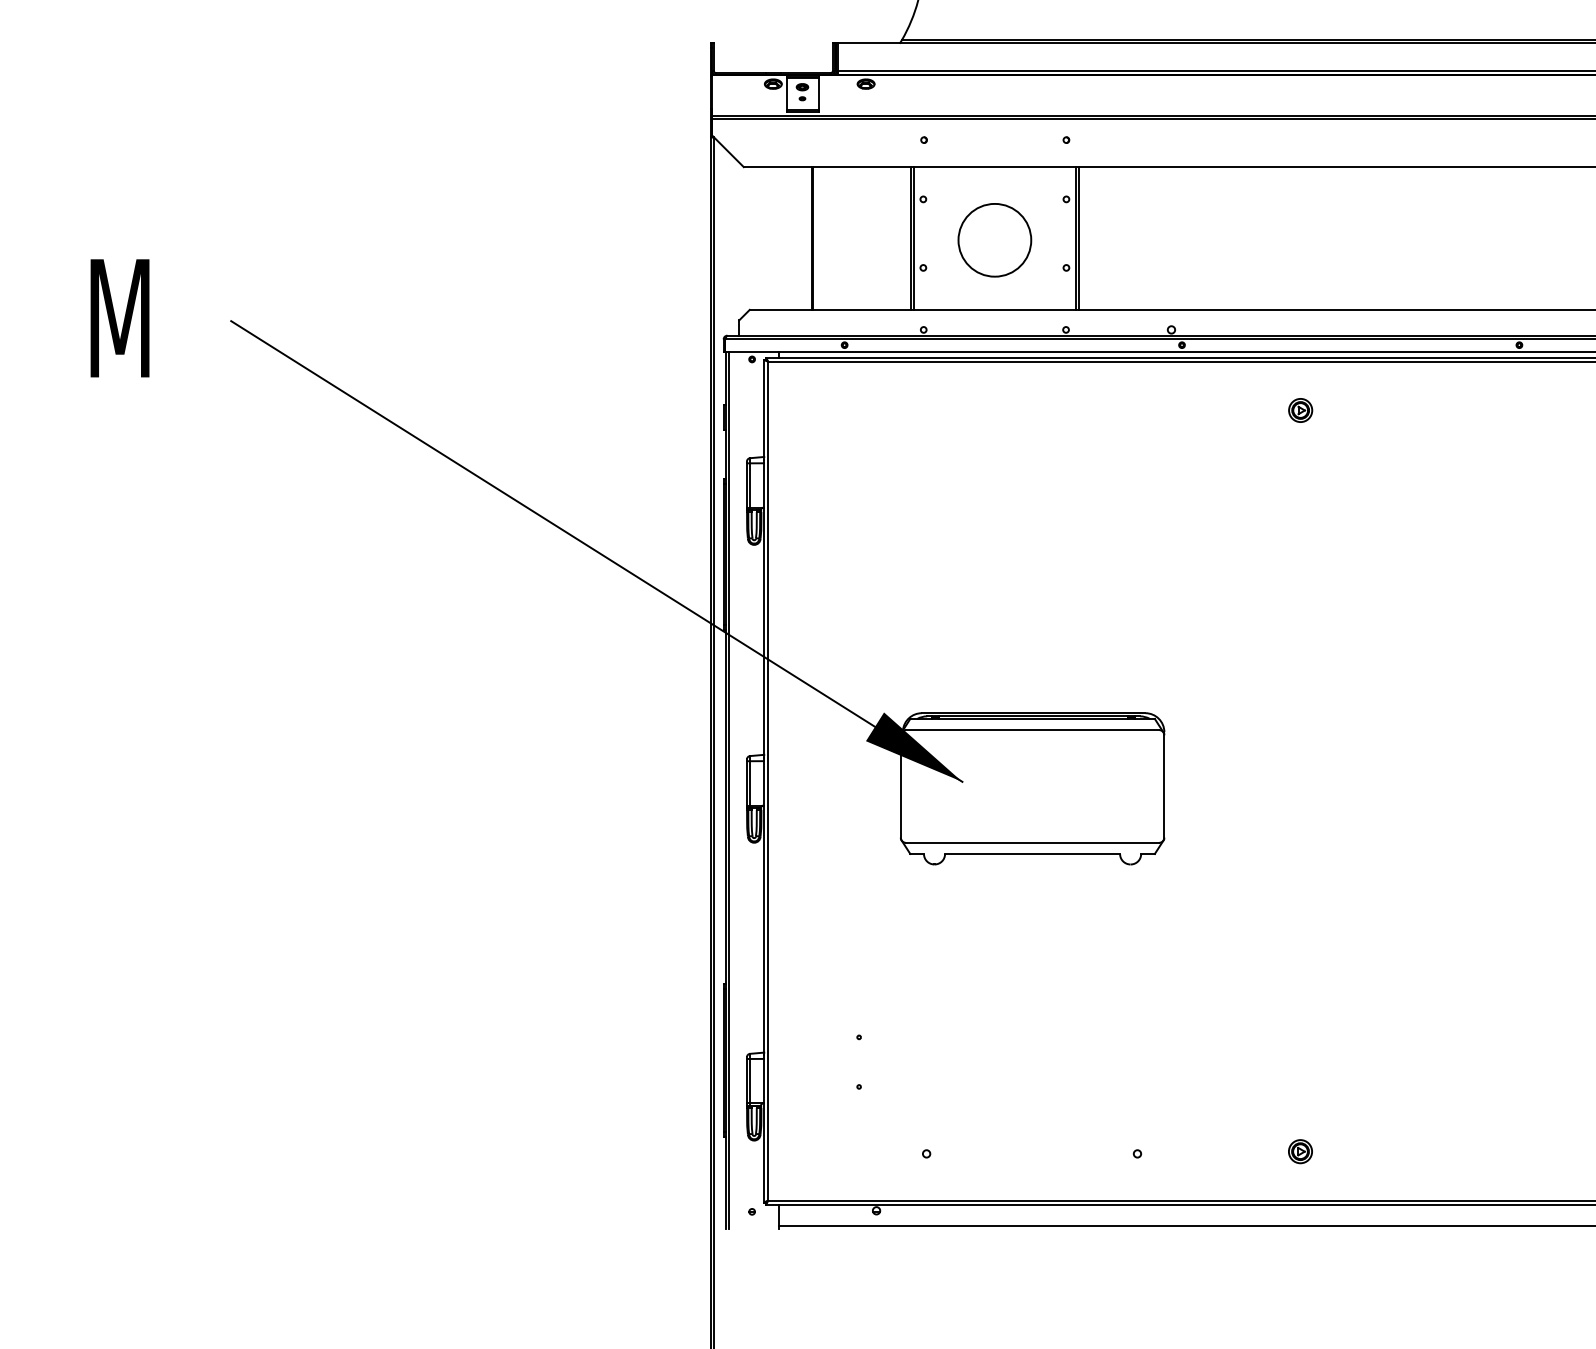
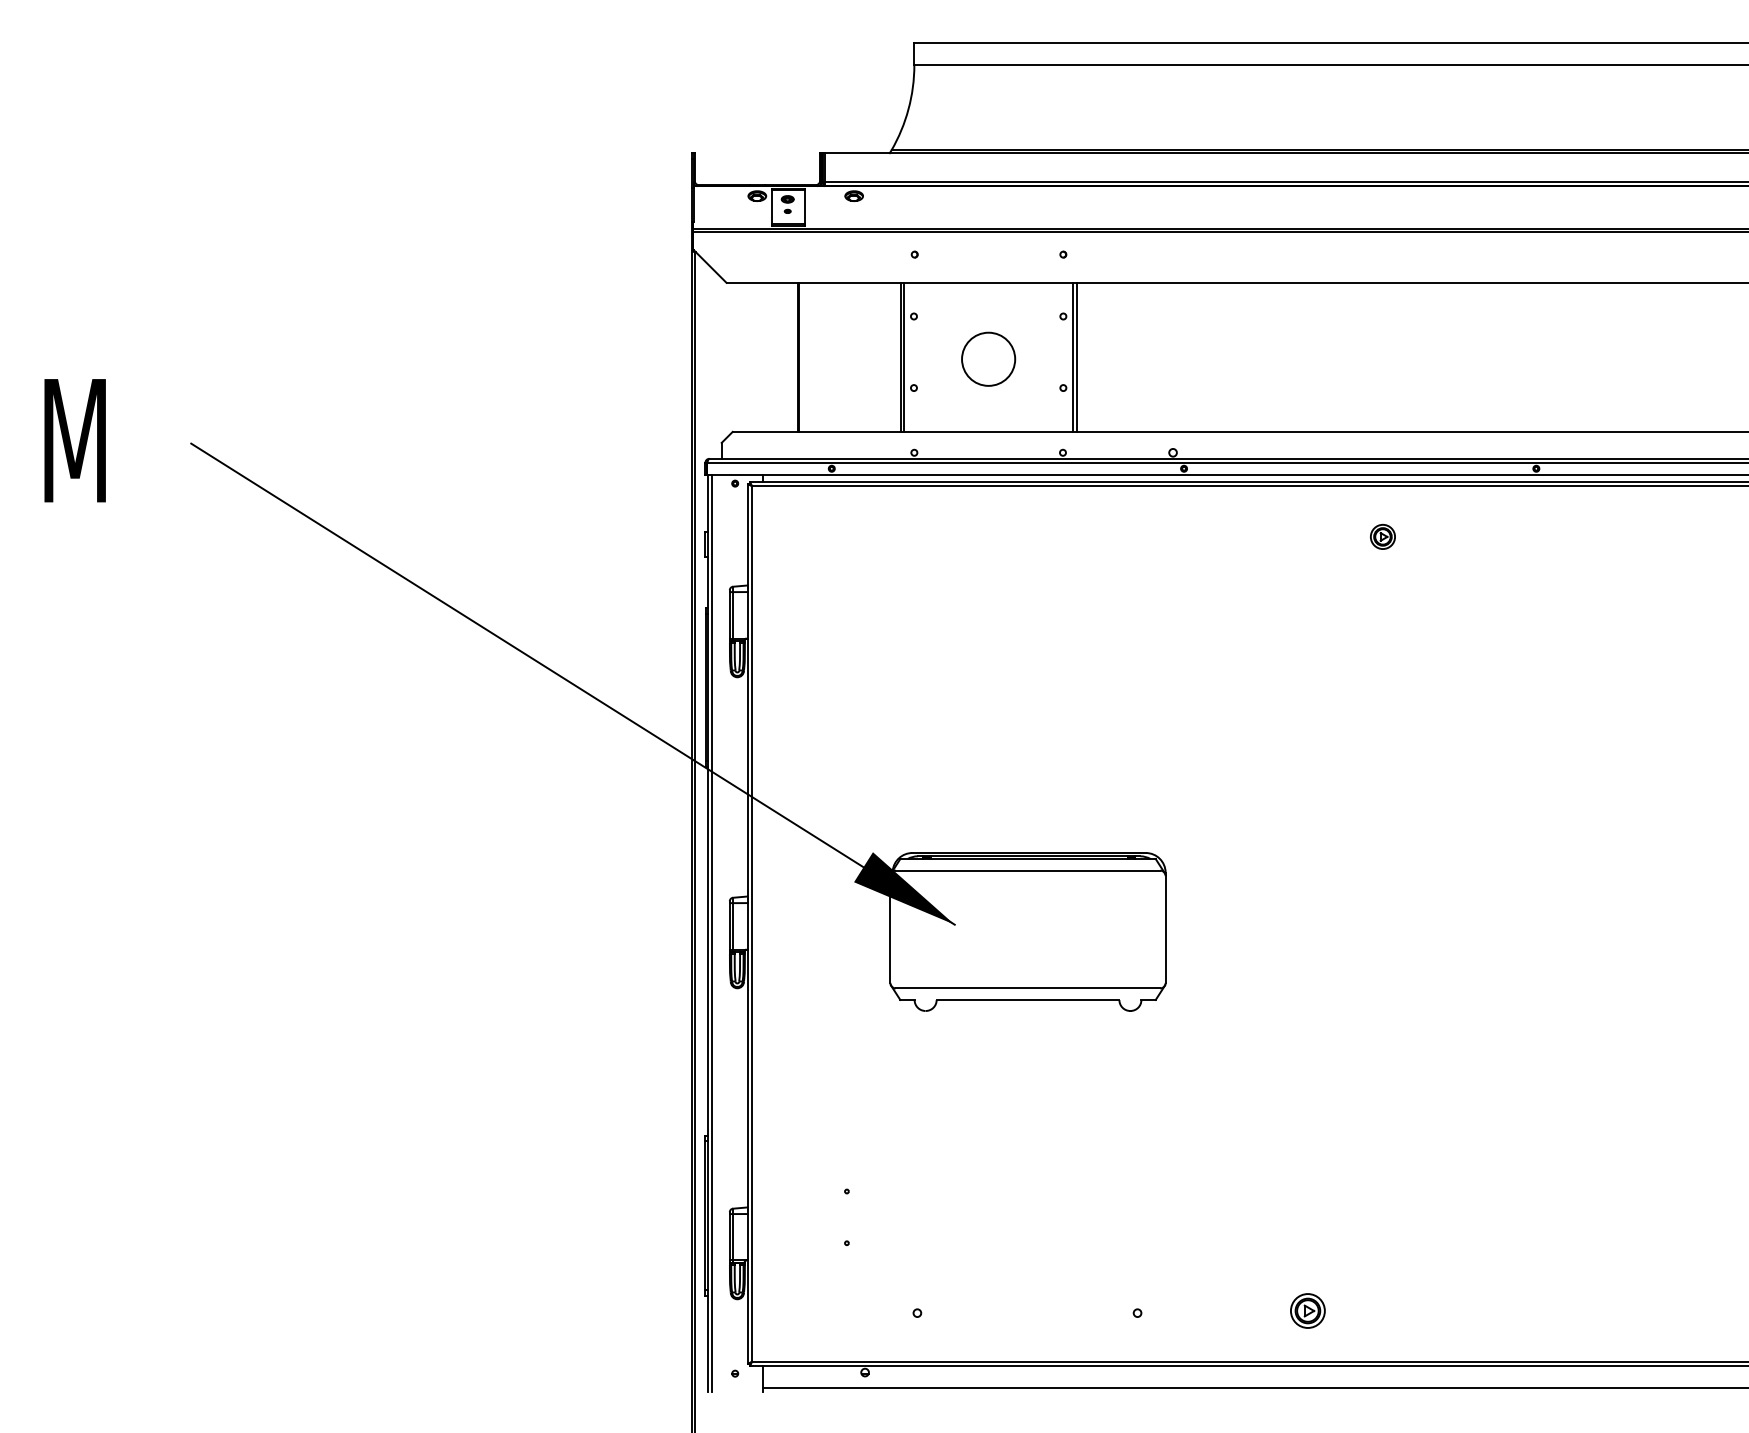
circle: (994, 240) -> (988, 359), size x0.7
part: (1300, 410) -> (1382, 536), moved
part: (1300, 1151) -> (1307, 1310), size x1.4

